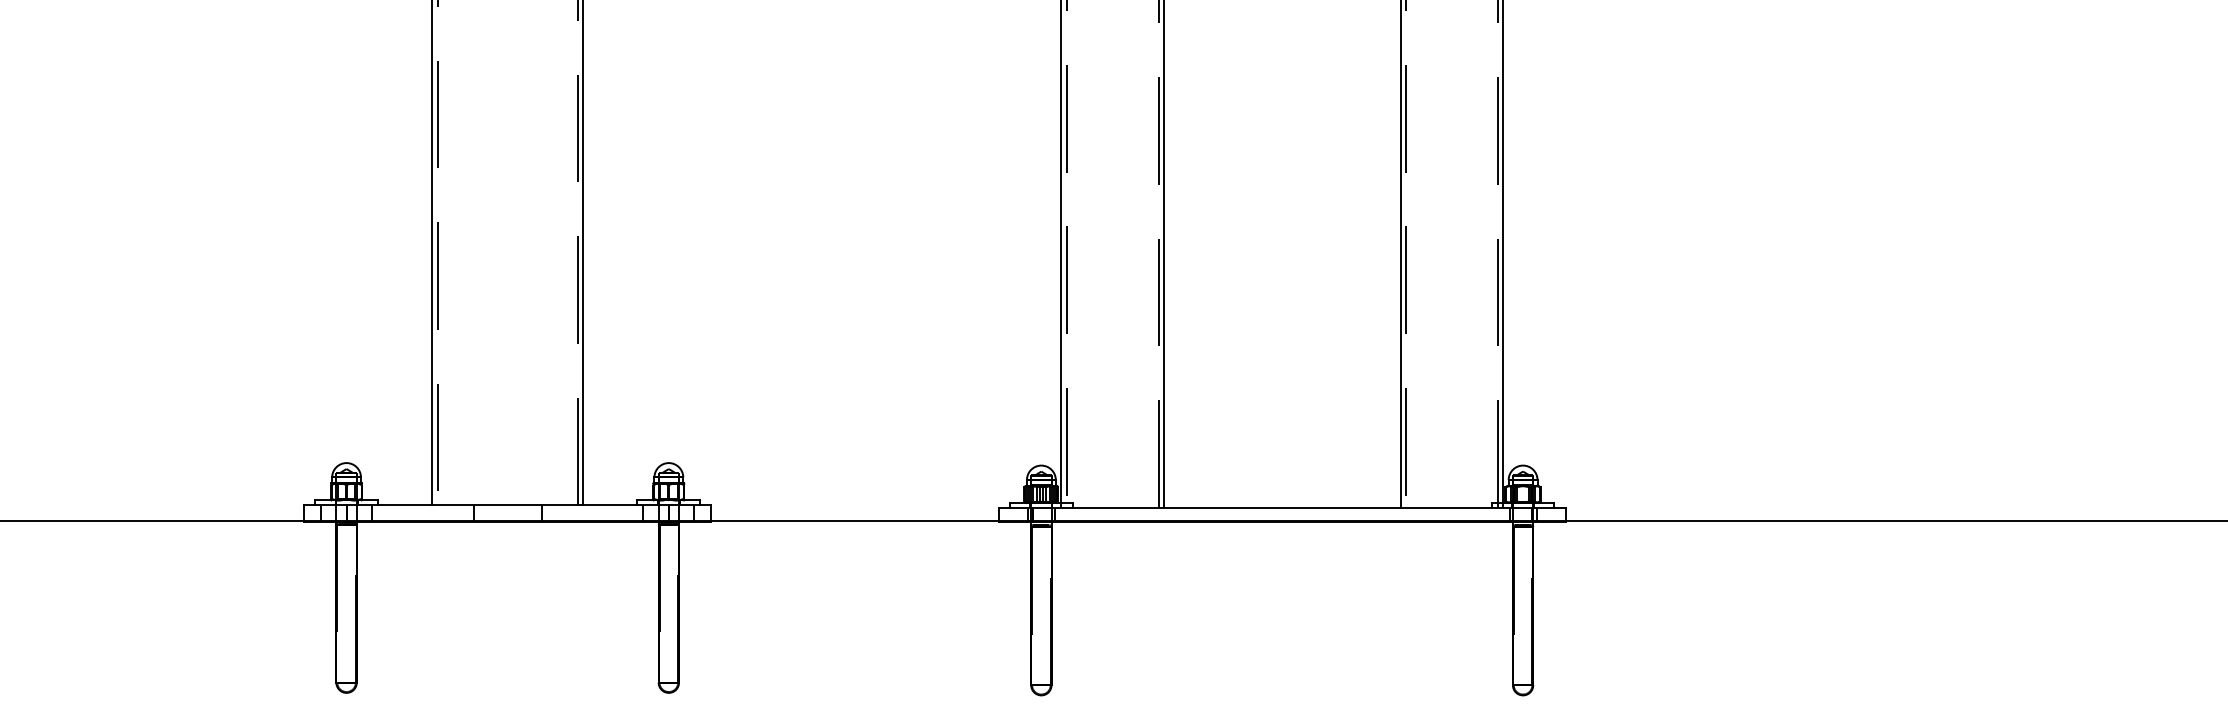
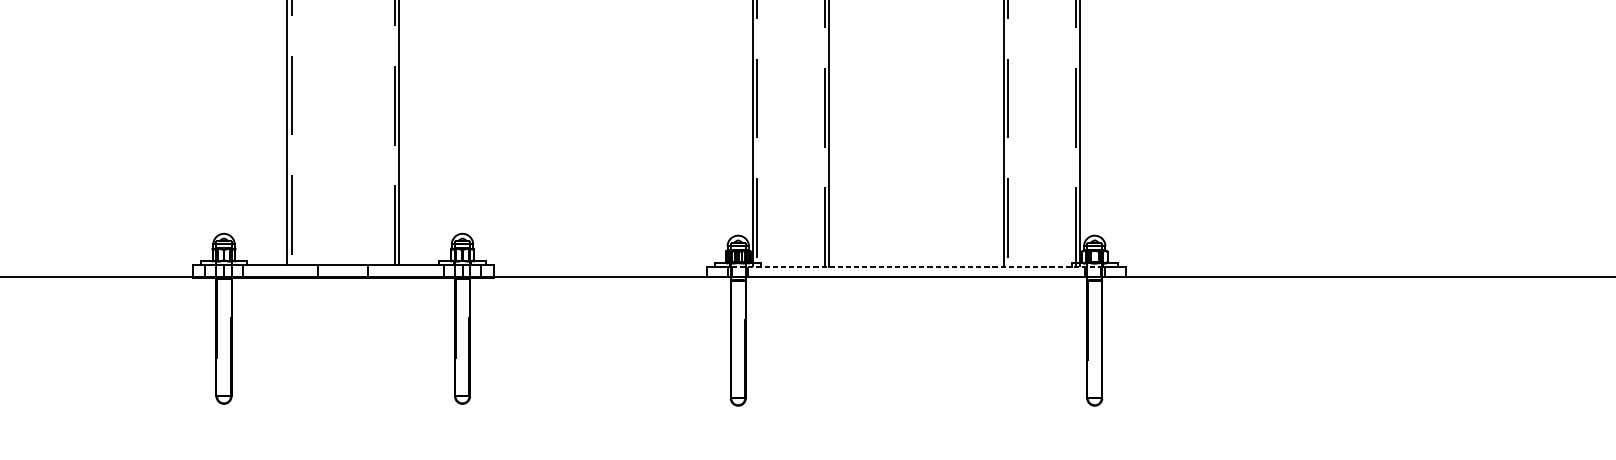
line: (1282, 508) -> (916, 267), solid -> dashed

